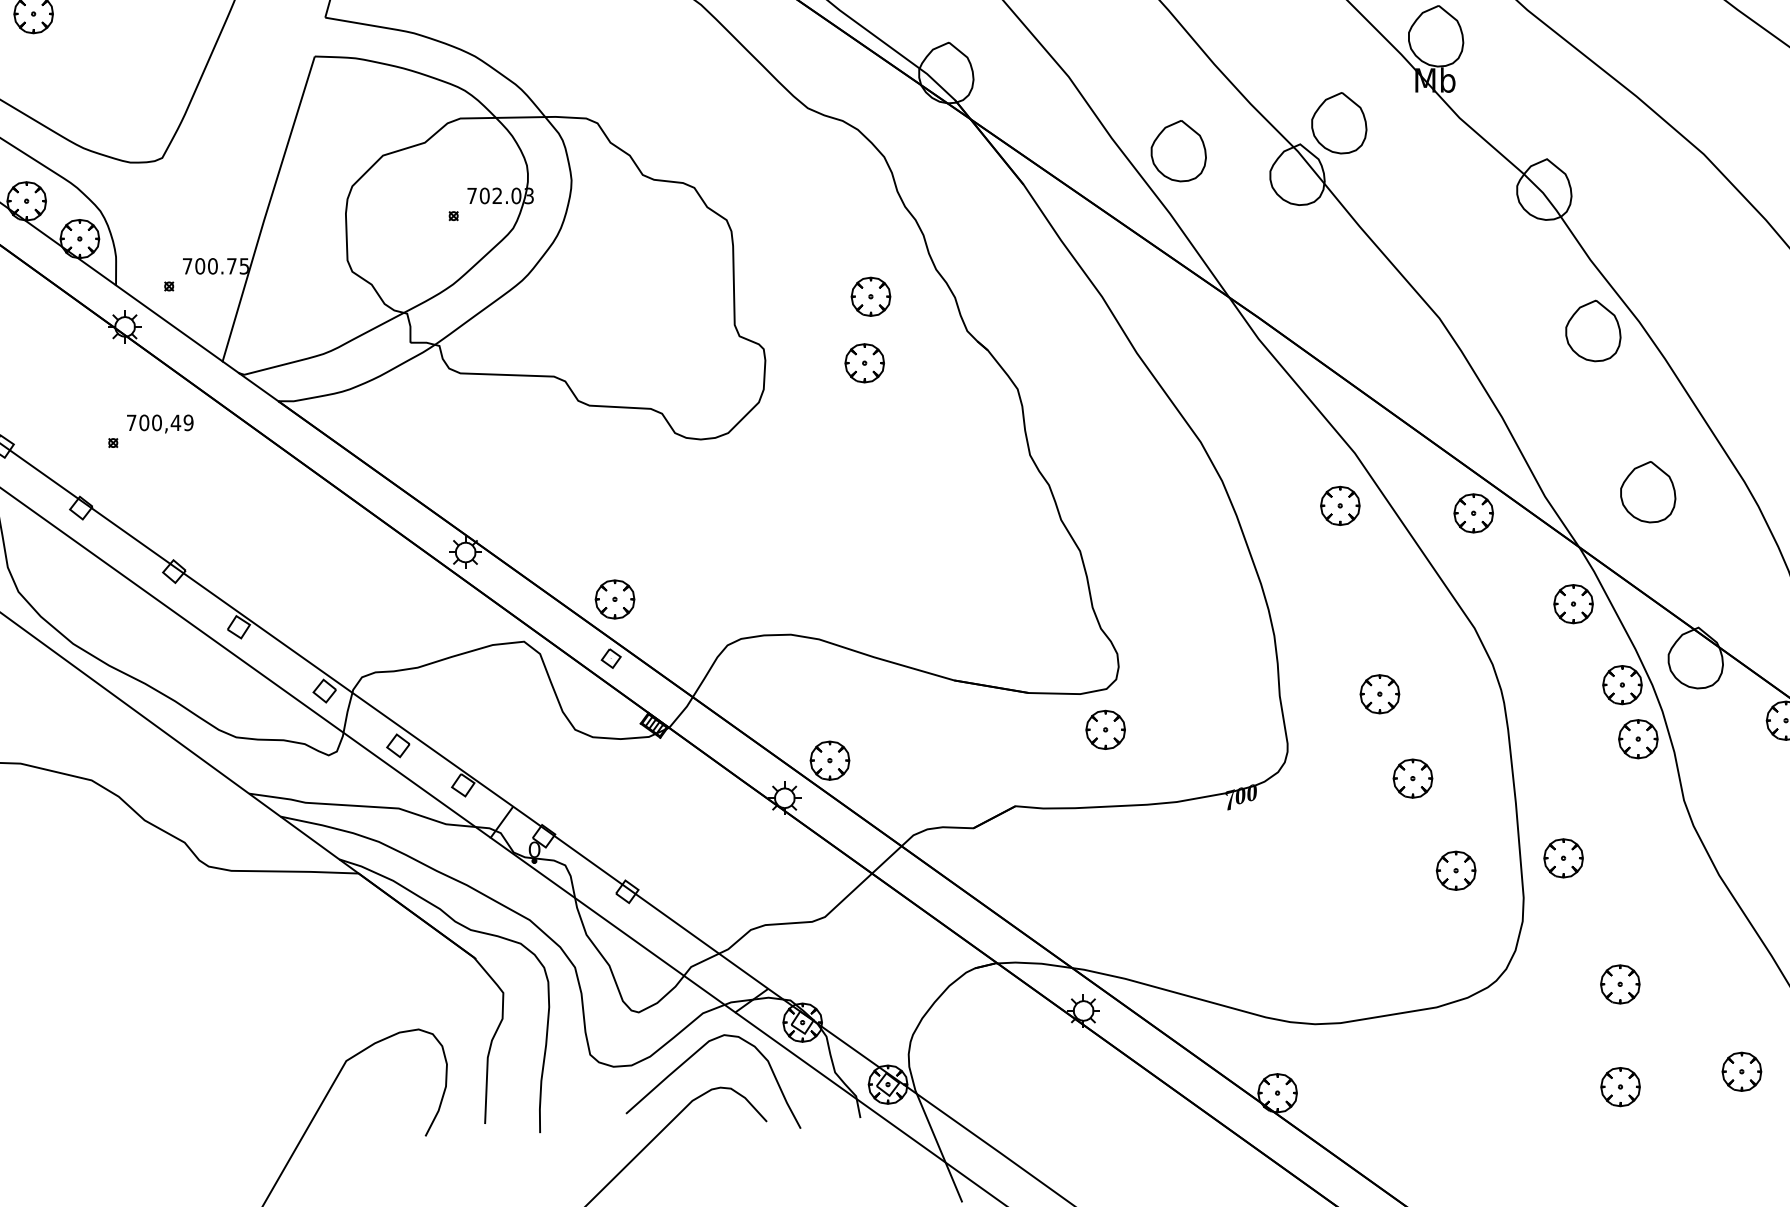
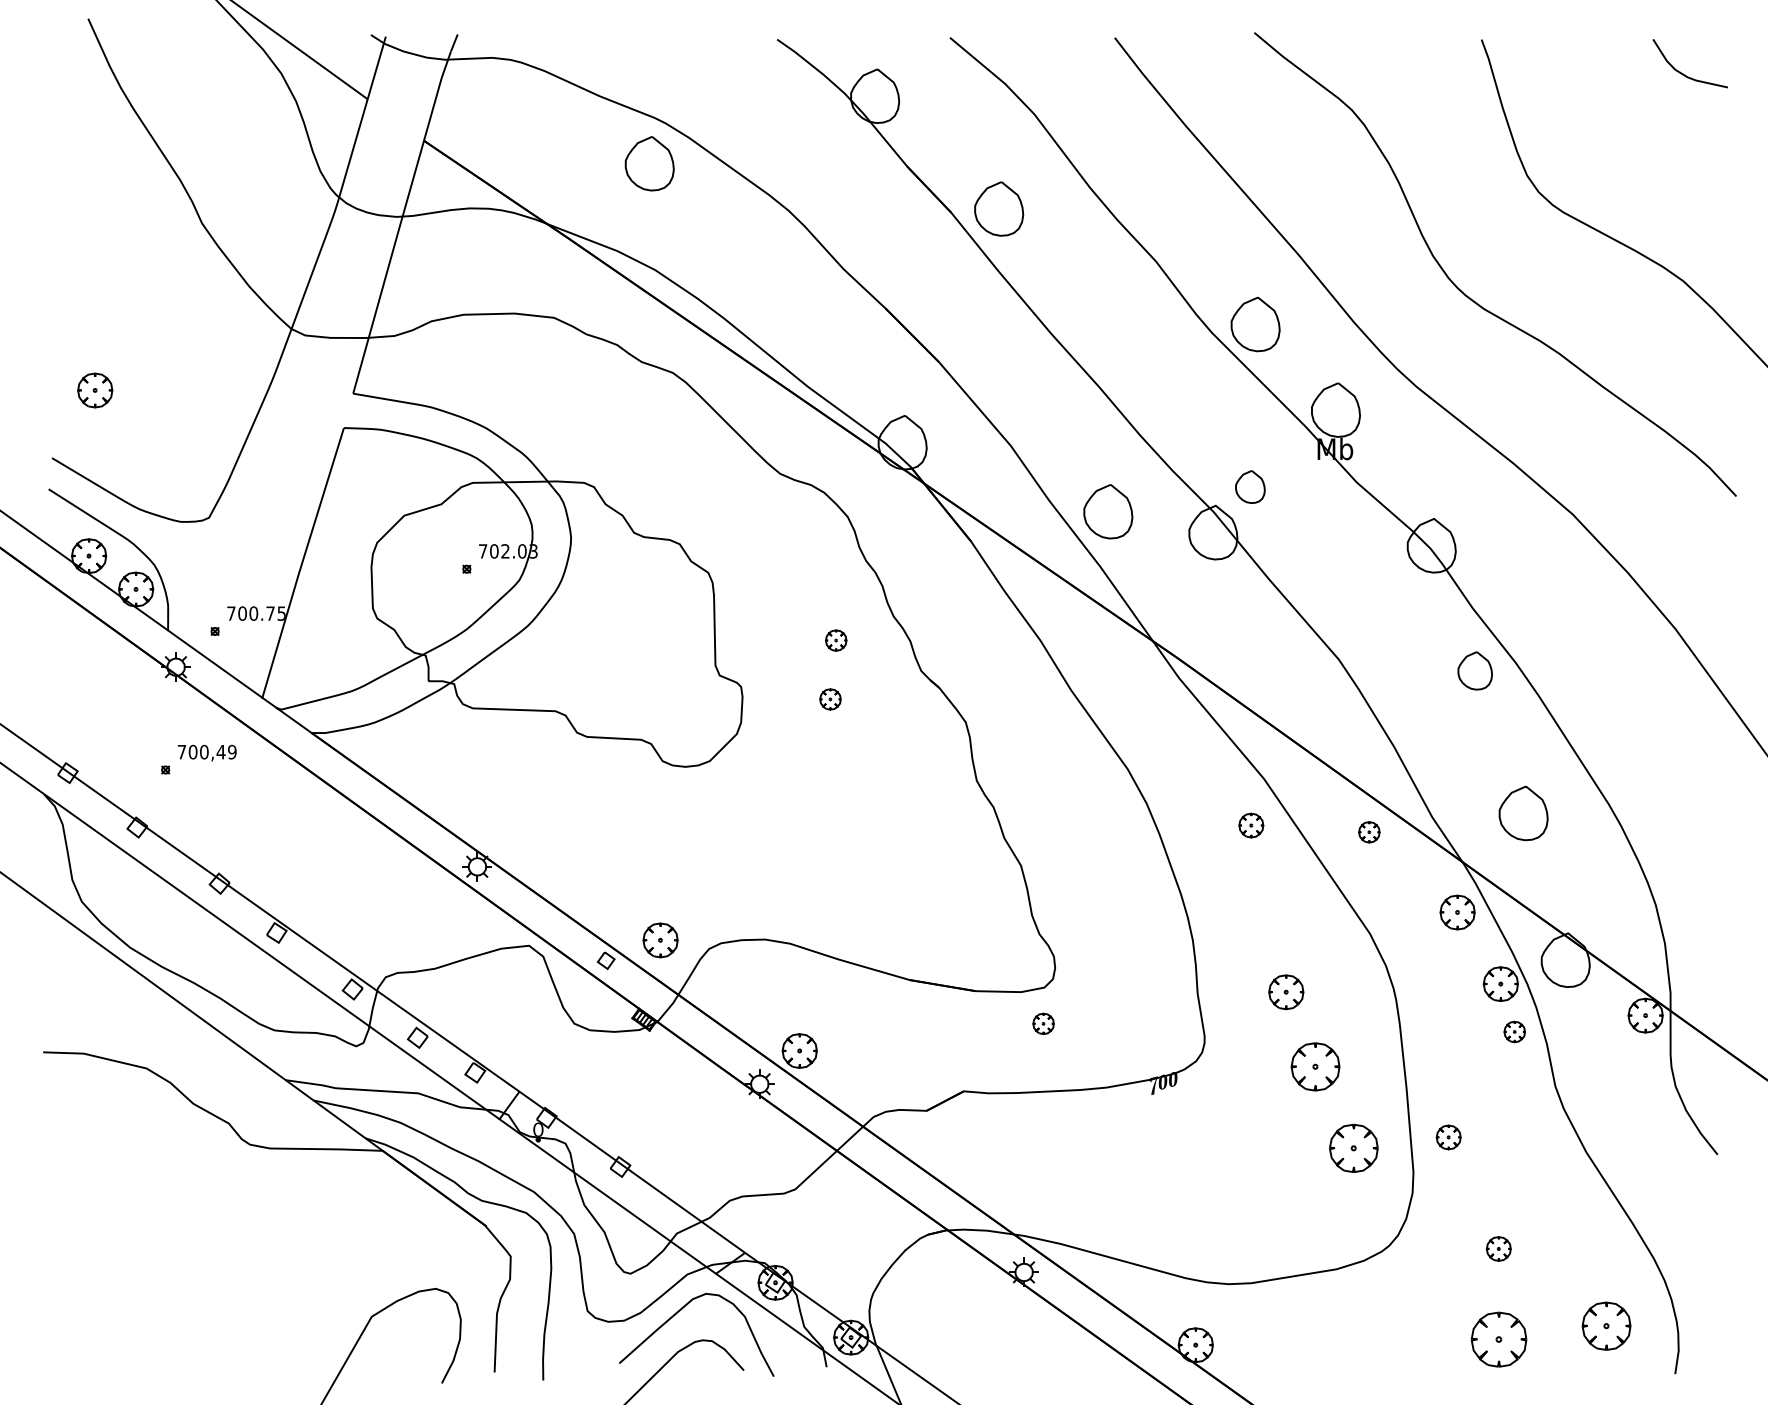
part: (1339, 122) -> (1250, 486), size x0.6
part: (871, 296) -> (836, 640), size x0.6
part: (1593, 330) -> (1475, 670), size x0.7
part: (864, 363) -> (830, 699), size x0.6
part: (1340, 505) -> (1251, 825), size x0.7
part: (1473, 513) -> (1369, 832), size x0.6
part: (614, 599) -> (660, 940), moved
part: (1105, 729) -> (1043, 1023), size x0.6
part: (1637, 738) -> (1514, 1031), size x0.6
part: (1412, 778) -> (1315, 1066), size x1.4
part: (1563, 858) -> (1448, 1137), size x0.7
part: (1455, 870) -> (1353, 1148), size x1.4
part: (1619, 983) -> (1498, 1248), size x0.7
part: (1741, 1072) -> (1606, 1326), size x1.4
part: (1620, 1086) -> (1499, 1339), size x1.6

